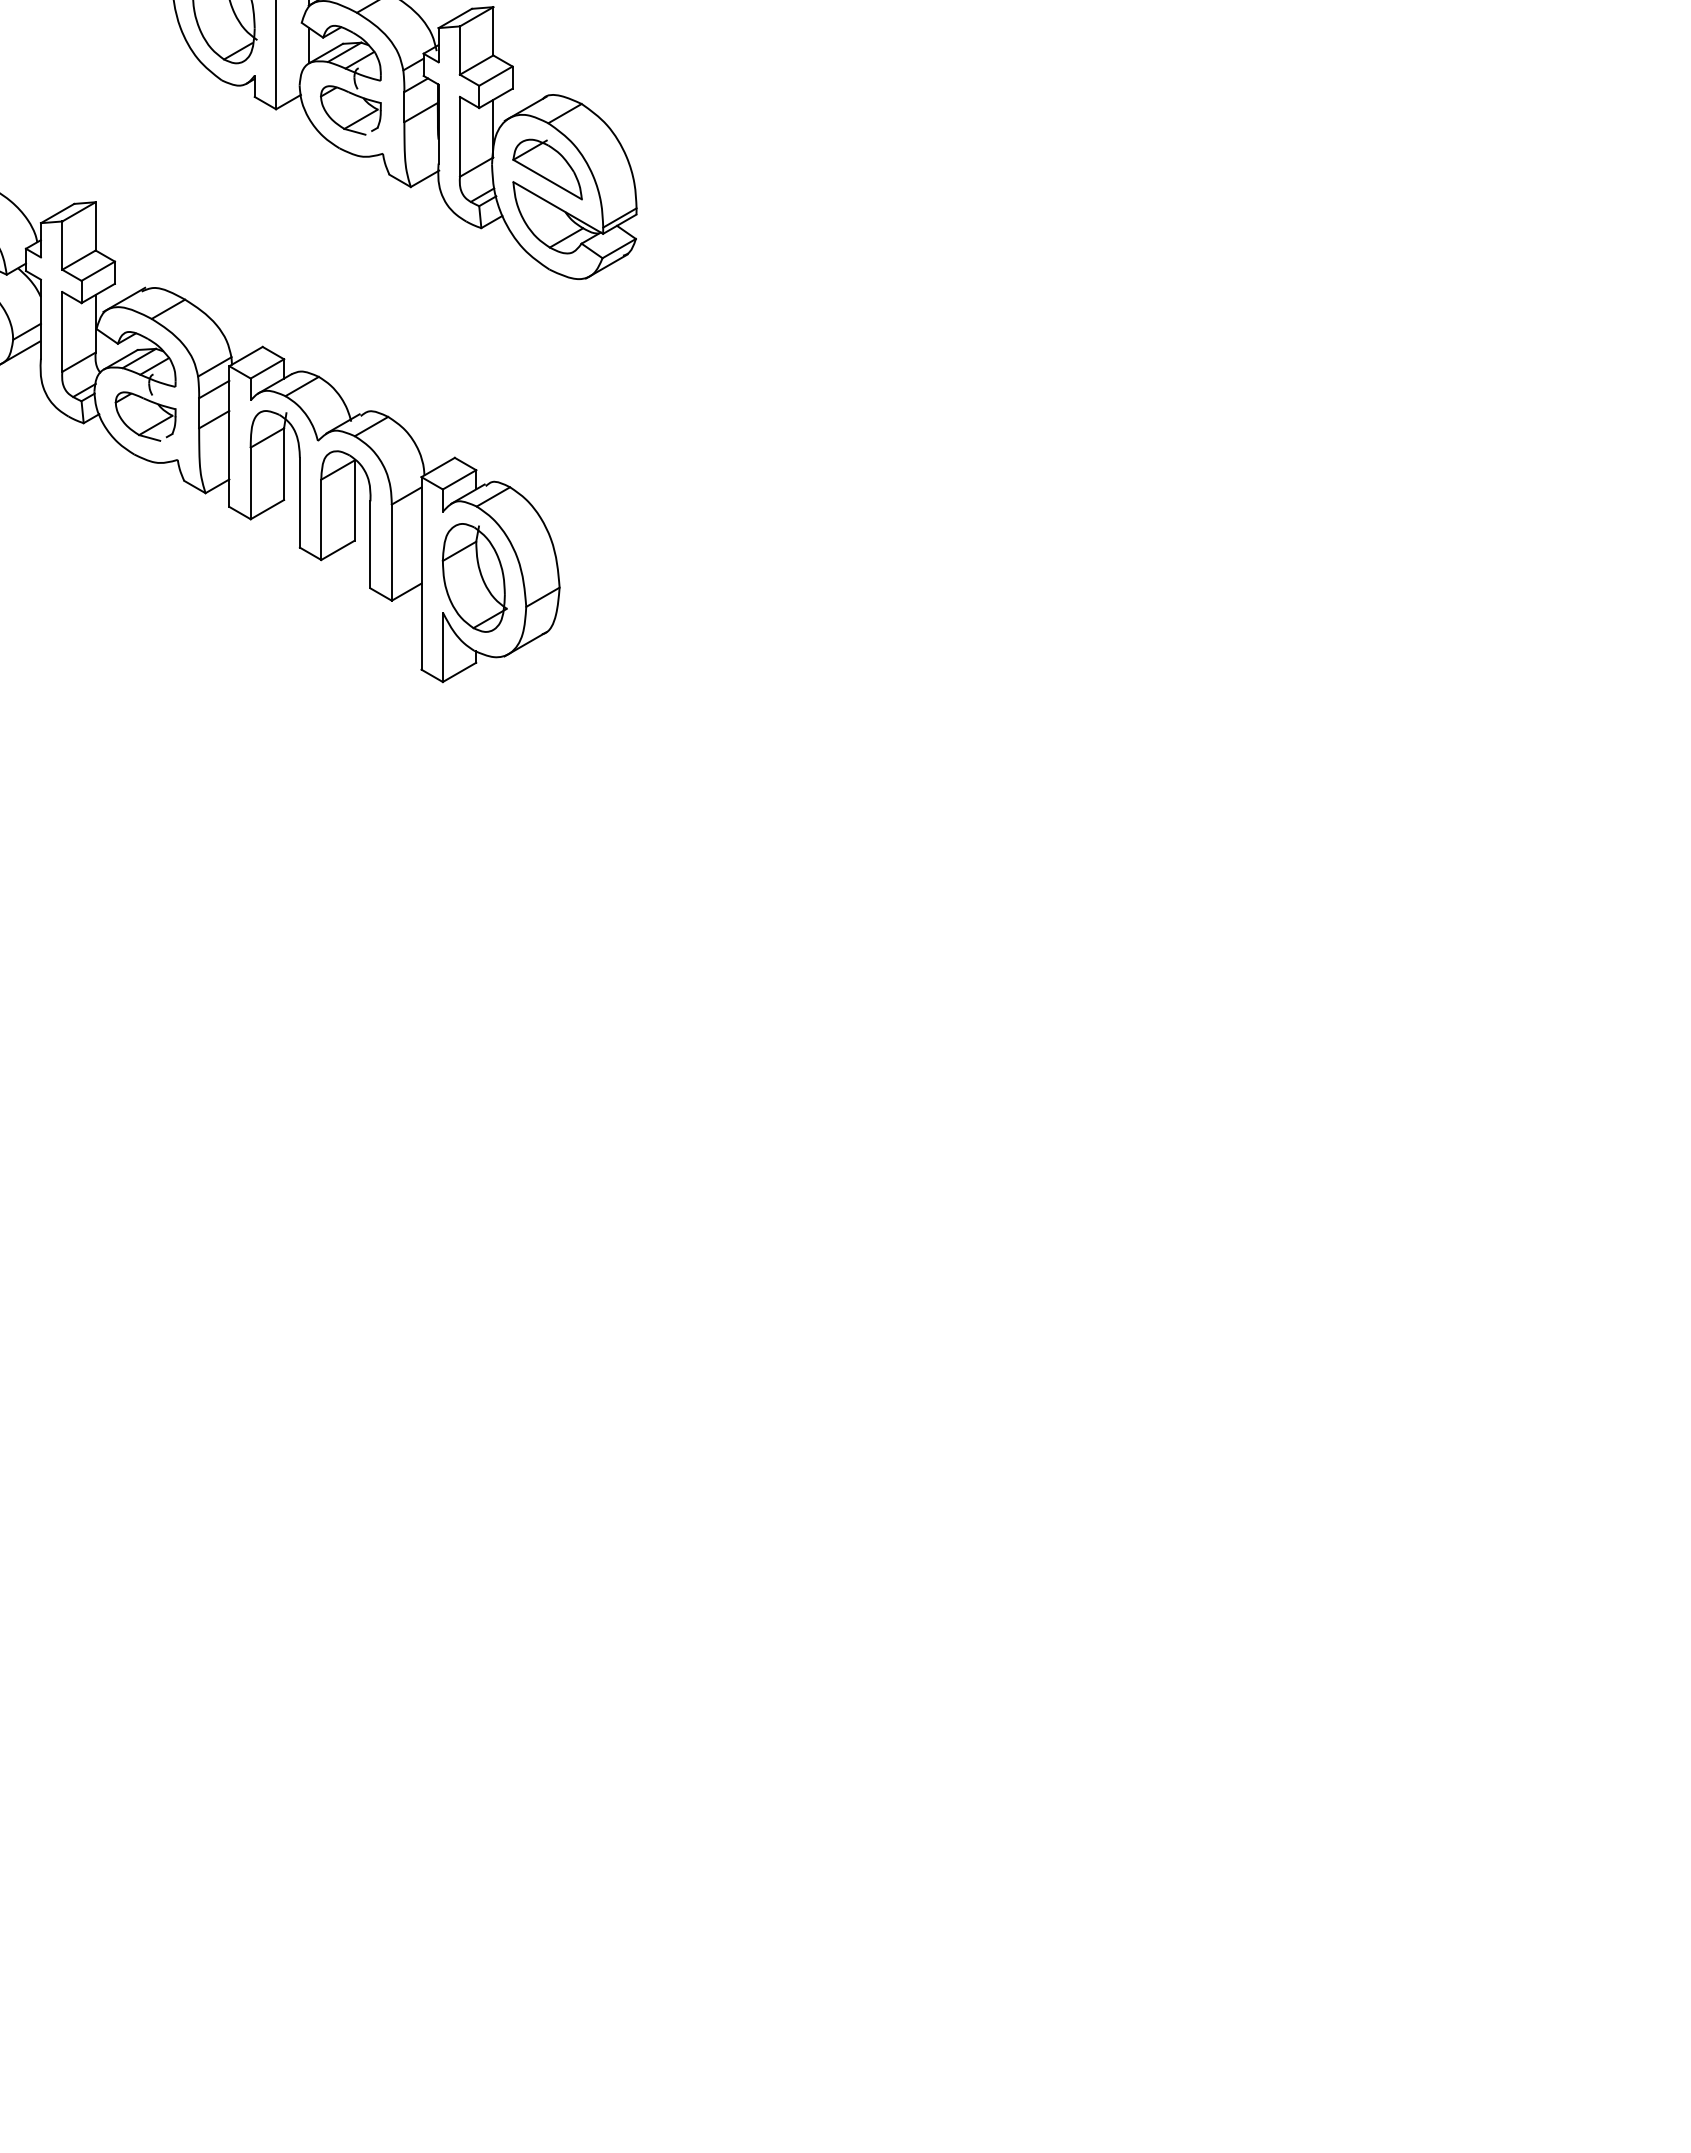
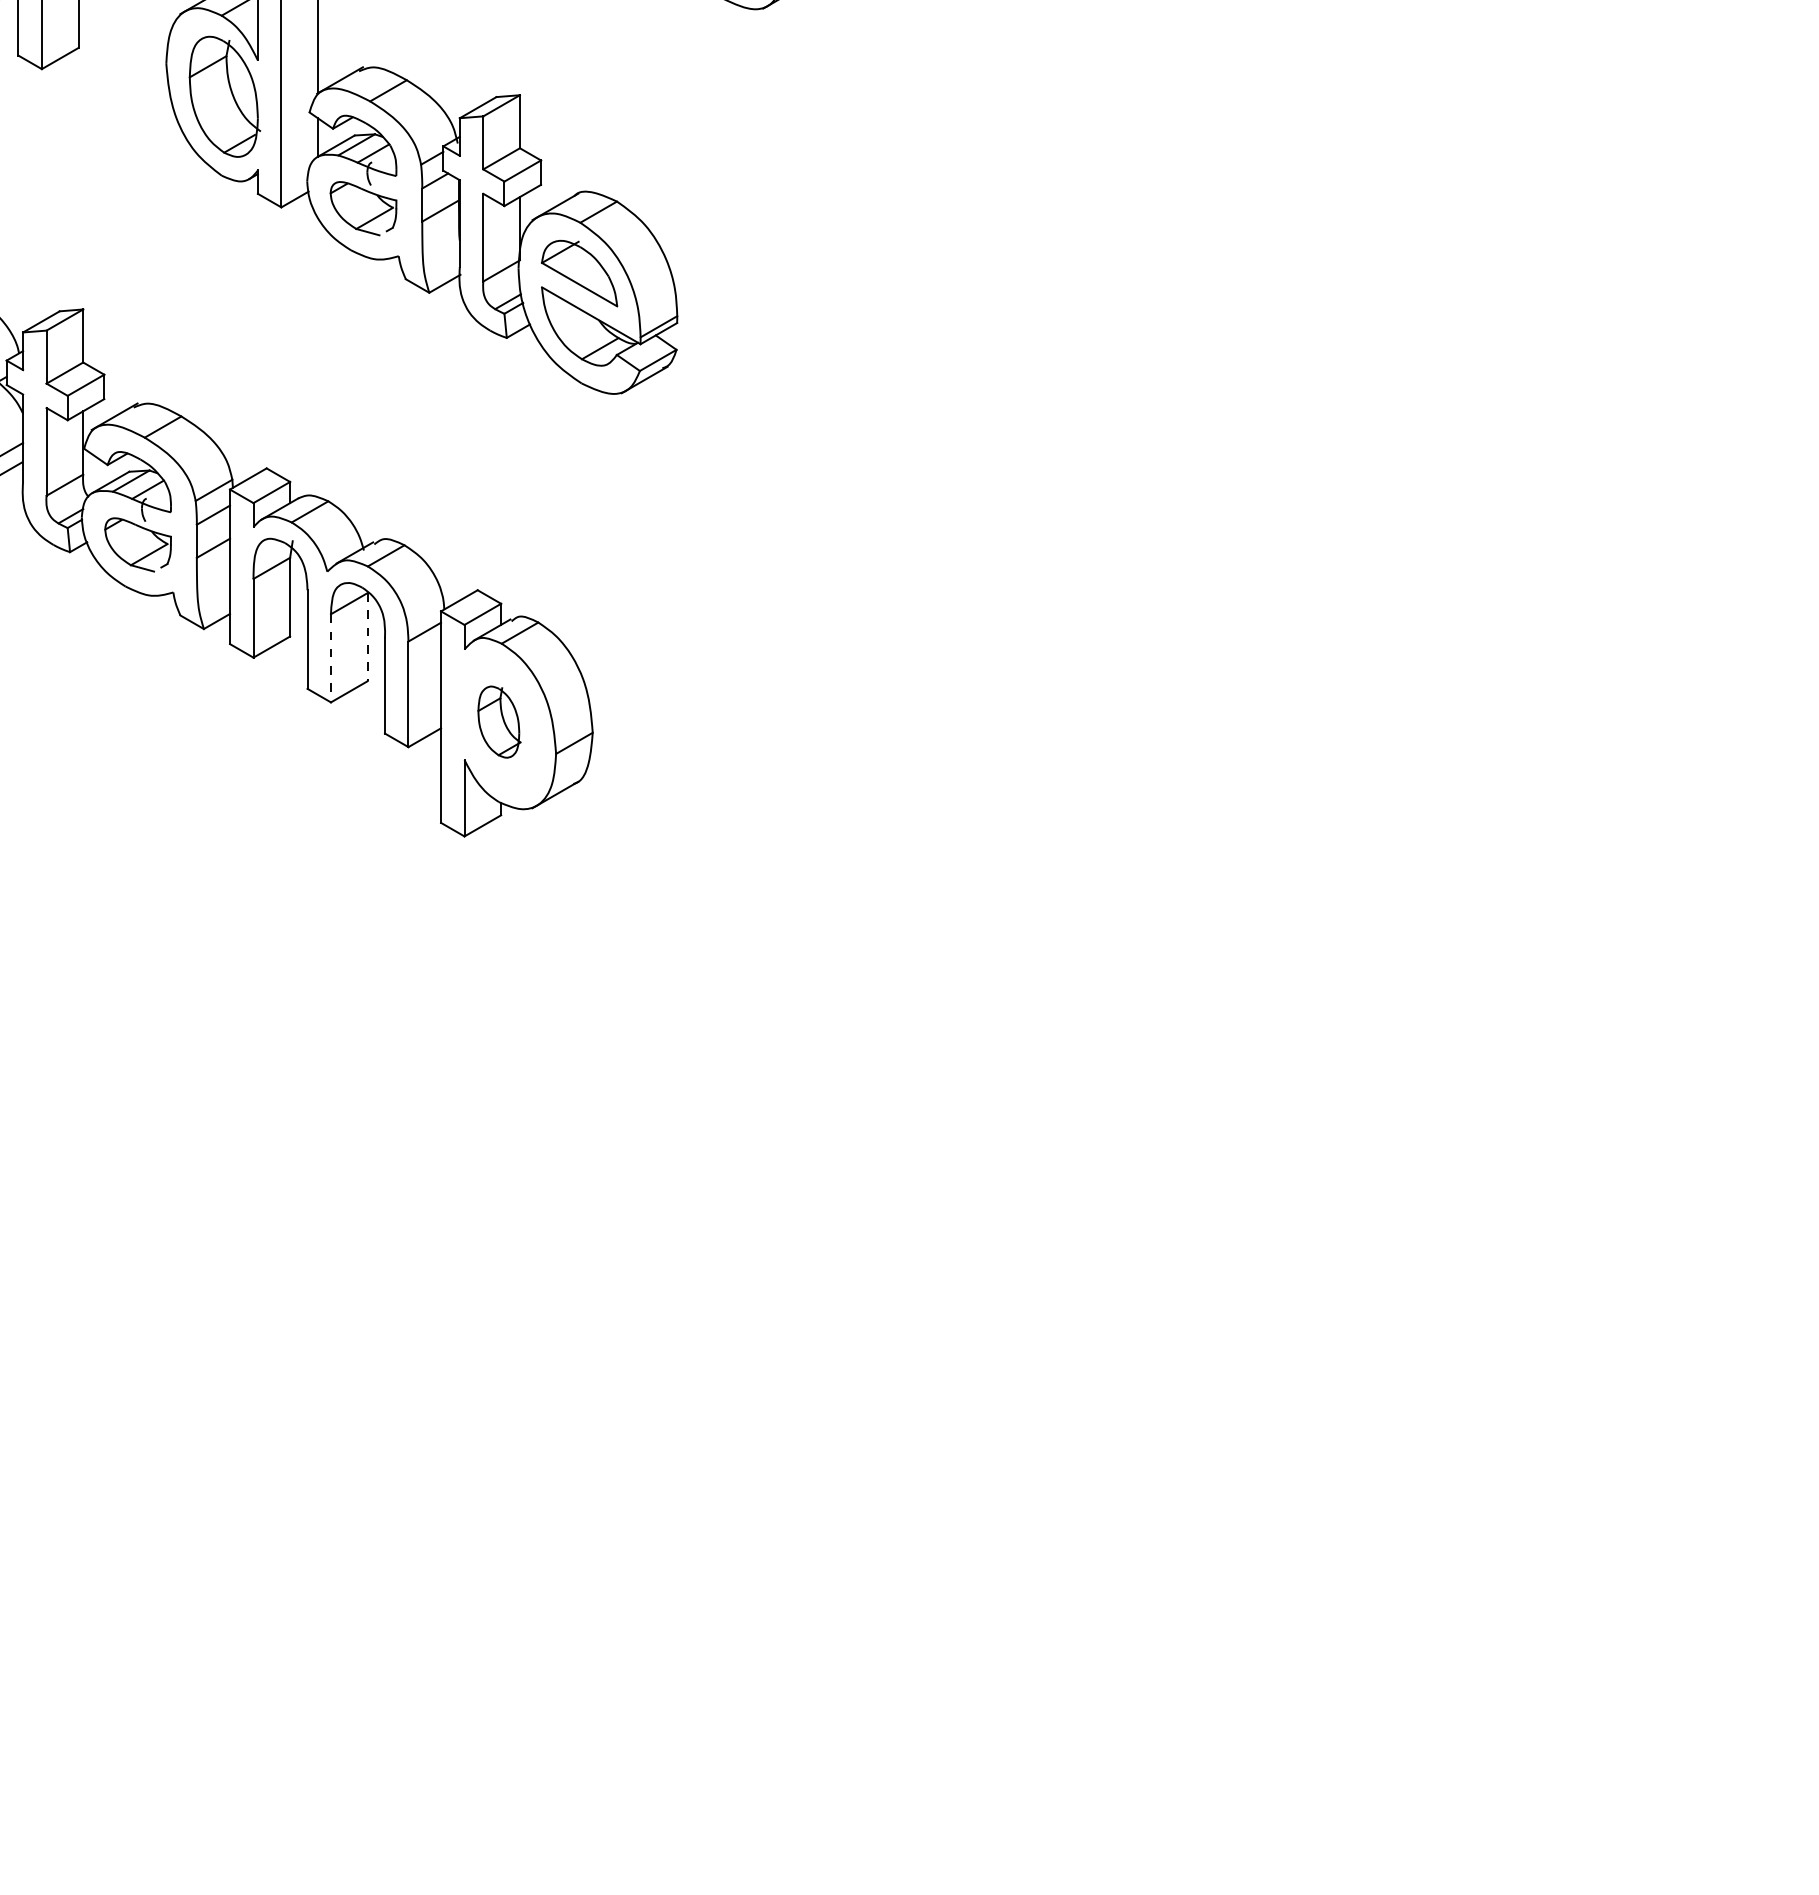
line: (354, 501) -> (367, 638), solid -> dashed
line: (321, 520) -> (331, 659), solid -> dashed
part: (474, 577) -> (499, 721), size x0.6

